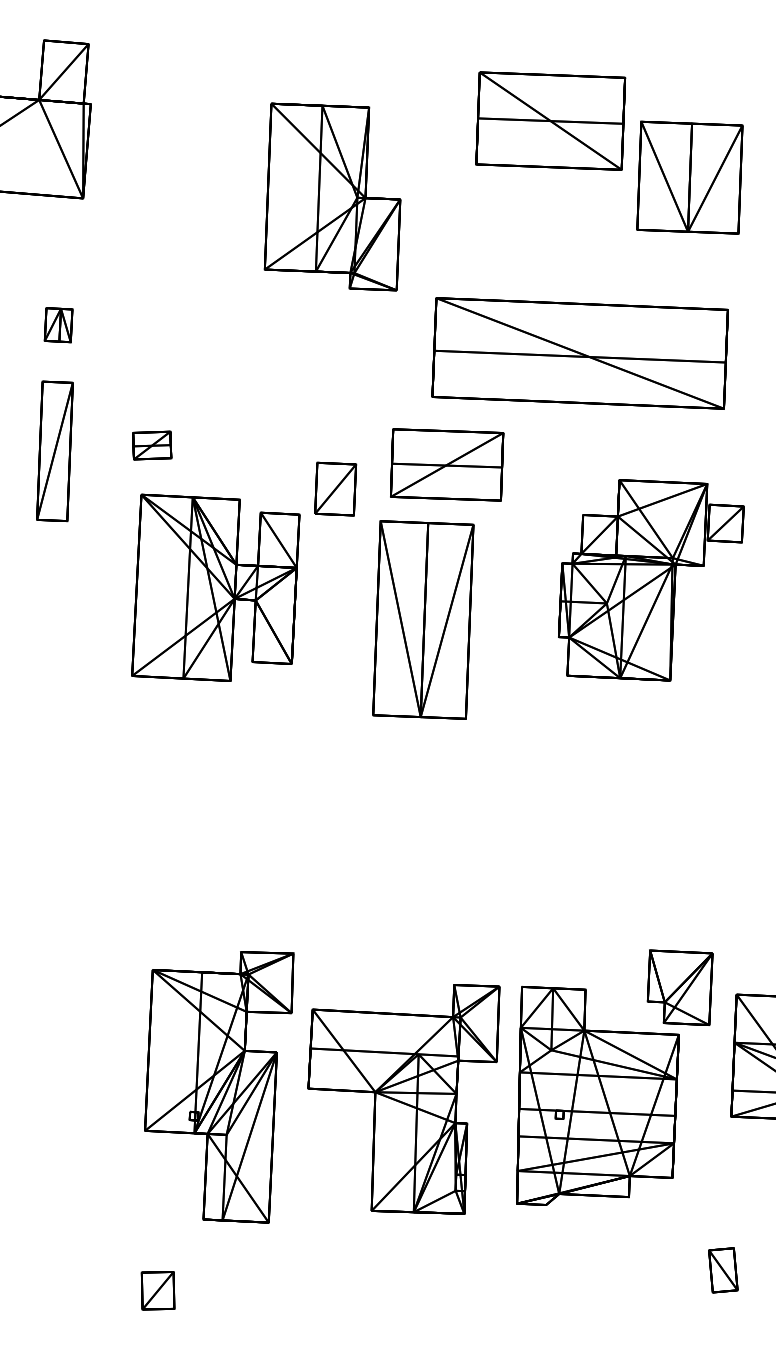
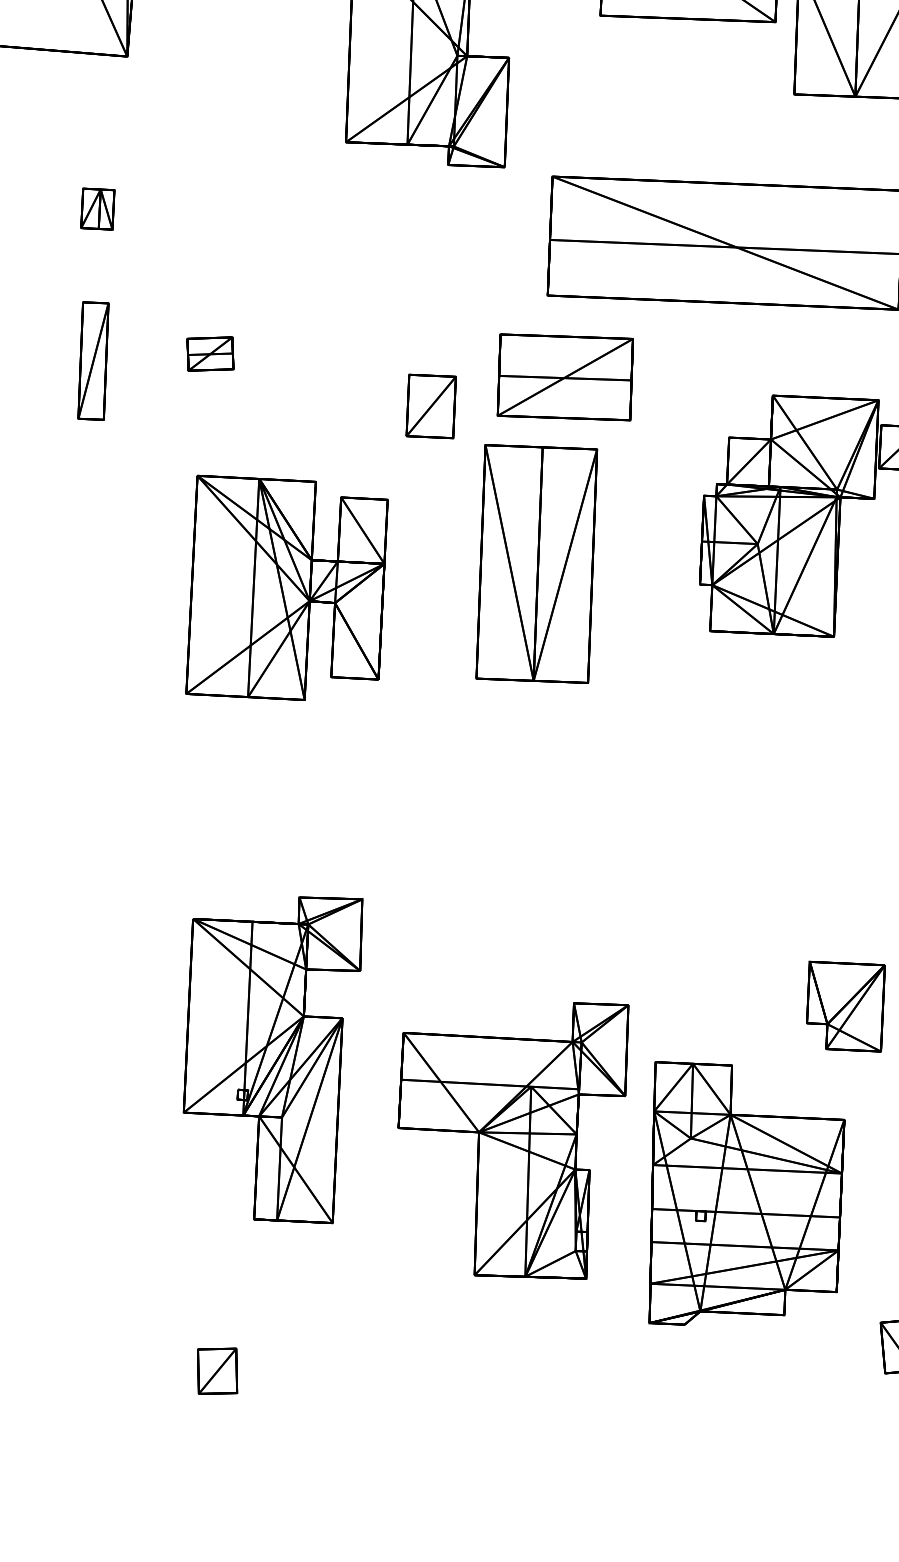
part: (54, 451) -> (92, 361), size x0.7
part: (215, 587) -> (286, 587), moved
part: (219, 1087) -> (273, 1060), moved
part: (597, 1095) -> (746, 1192), moved

